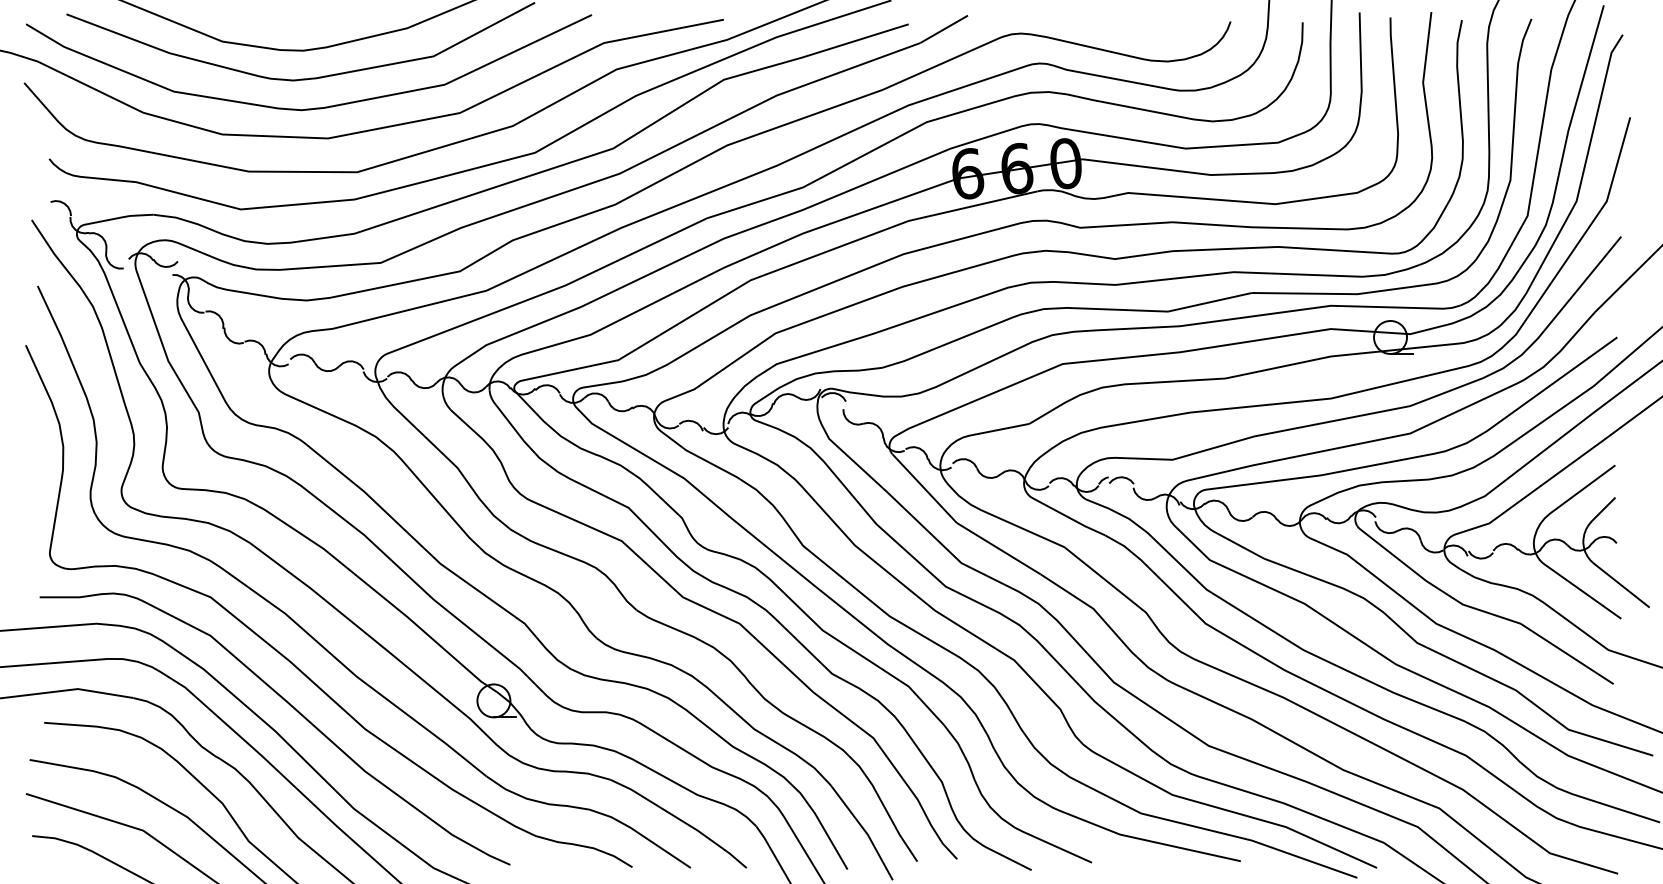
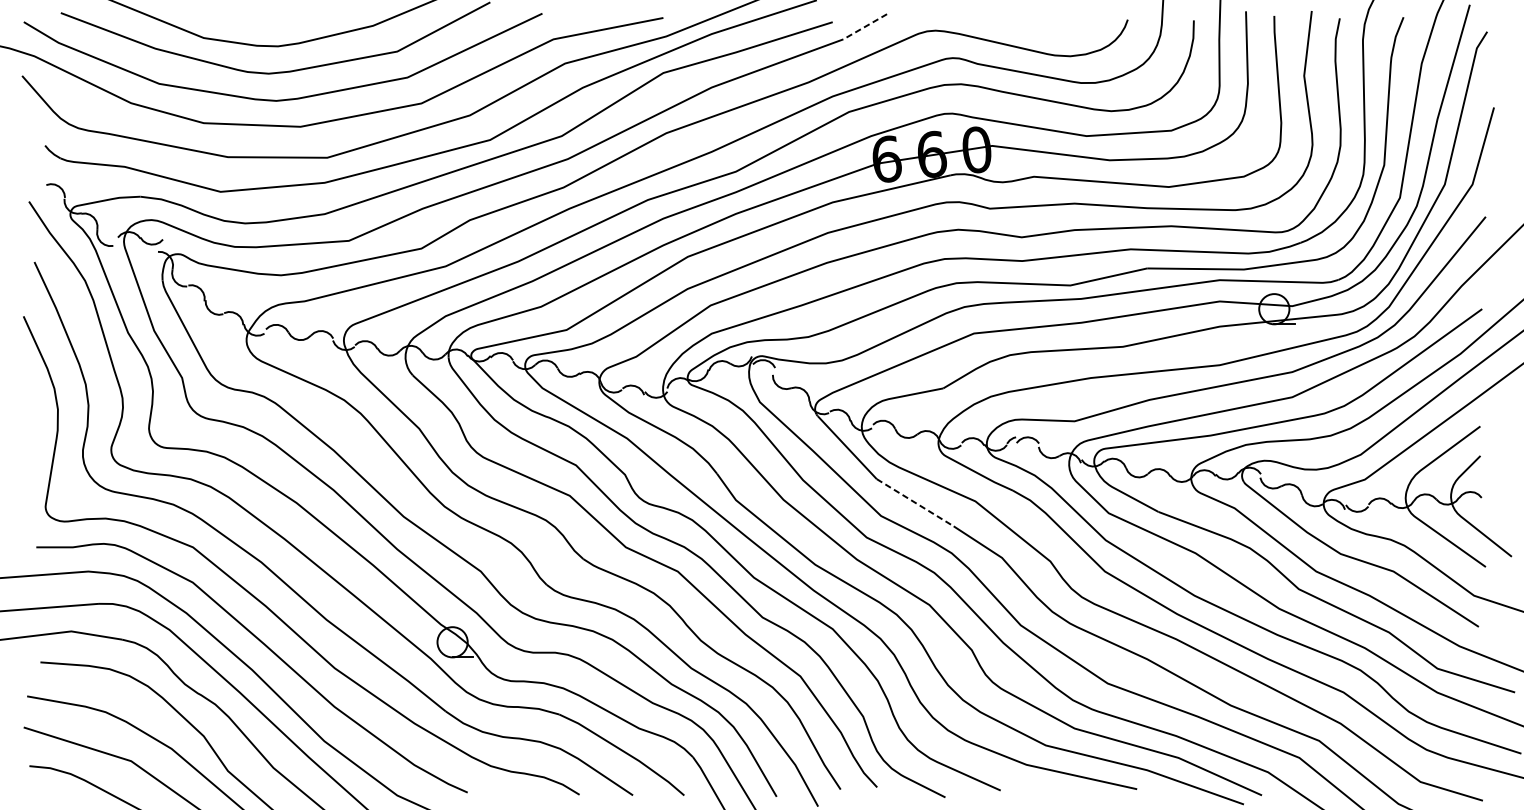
line: (943, 29) -> (864, 26), solid -> dashed
line: (999, 548) -> (915, 502), solid -> dashed

